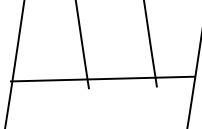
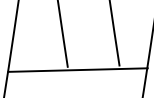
line: (101, 78) -> (77, 69), moved

